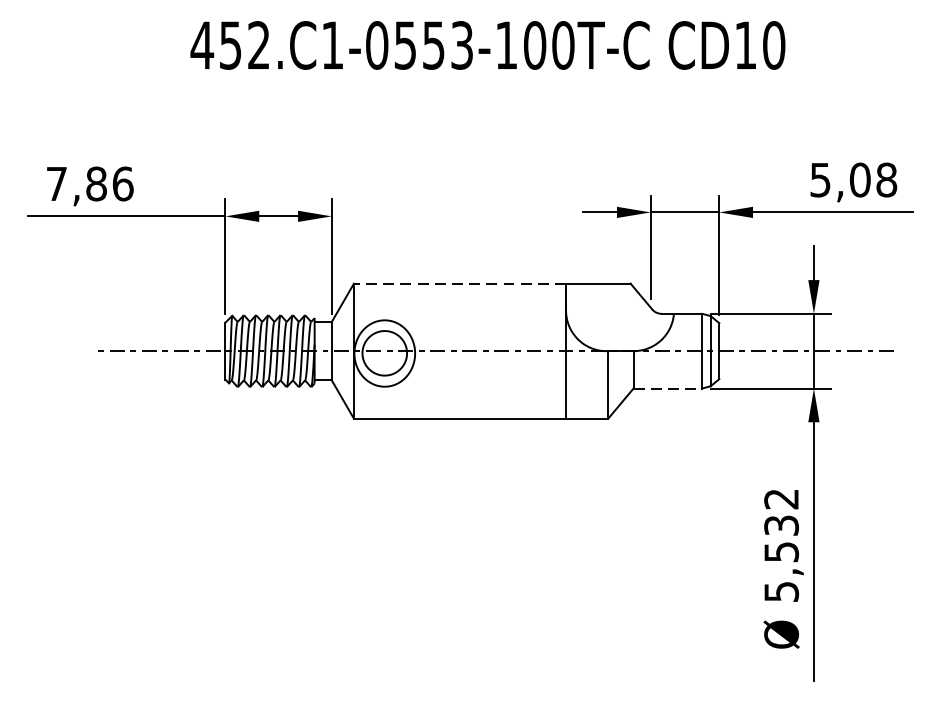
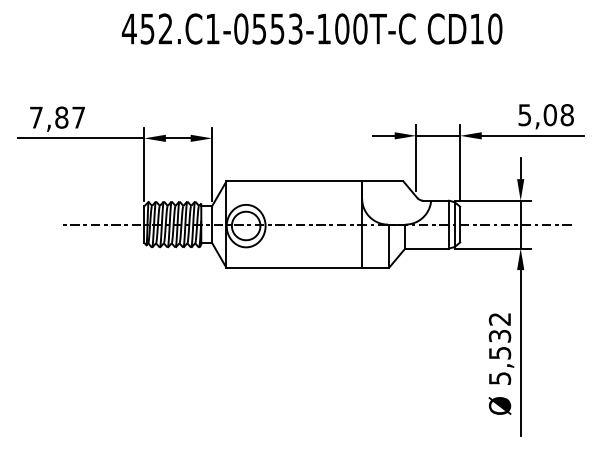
text: (122, 183) -> (78, 117), 7,86 -> 7,87
line: (460, 283) -> (294, 181), dashed -> solid
line: (668, 388) -> (427, 248), dashed -> solid

